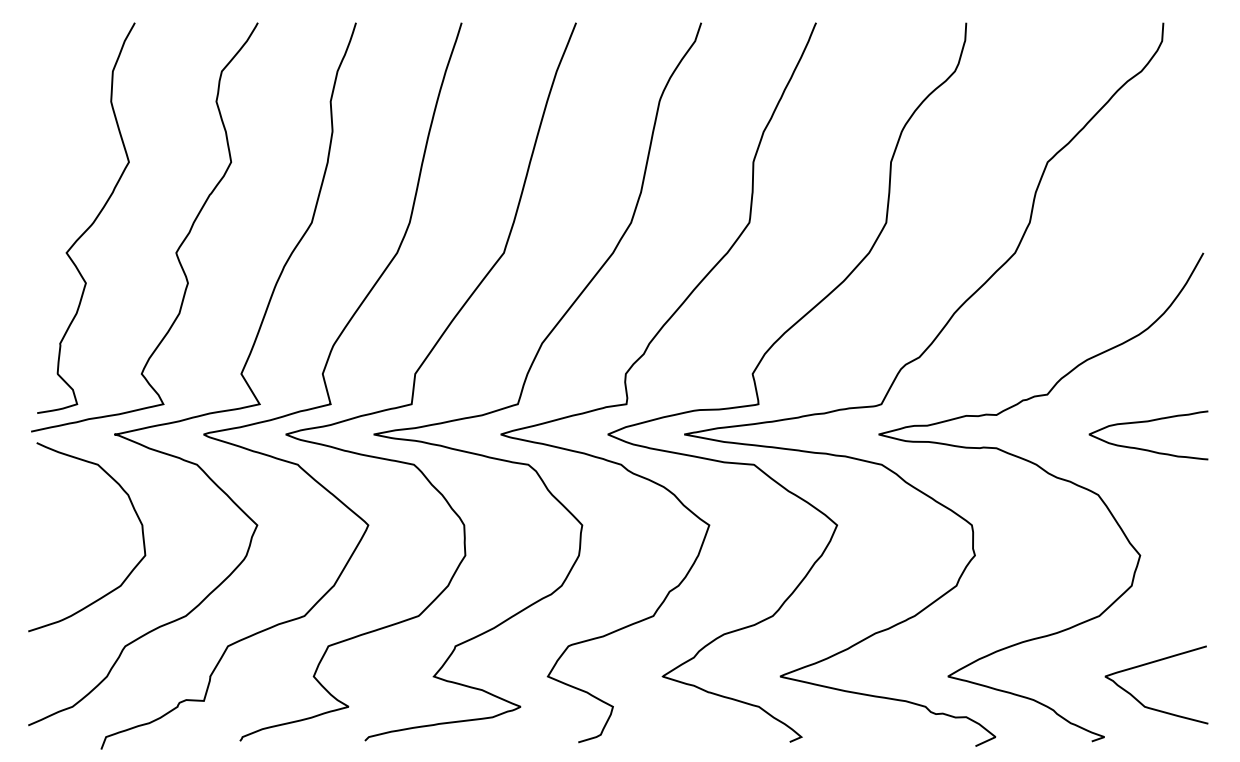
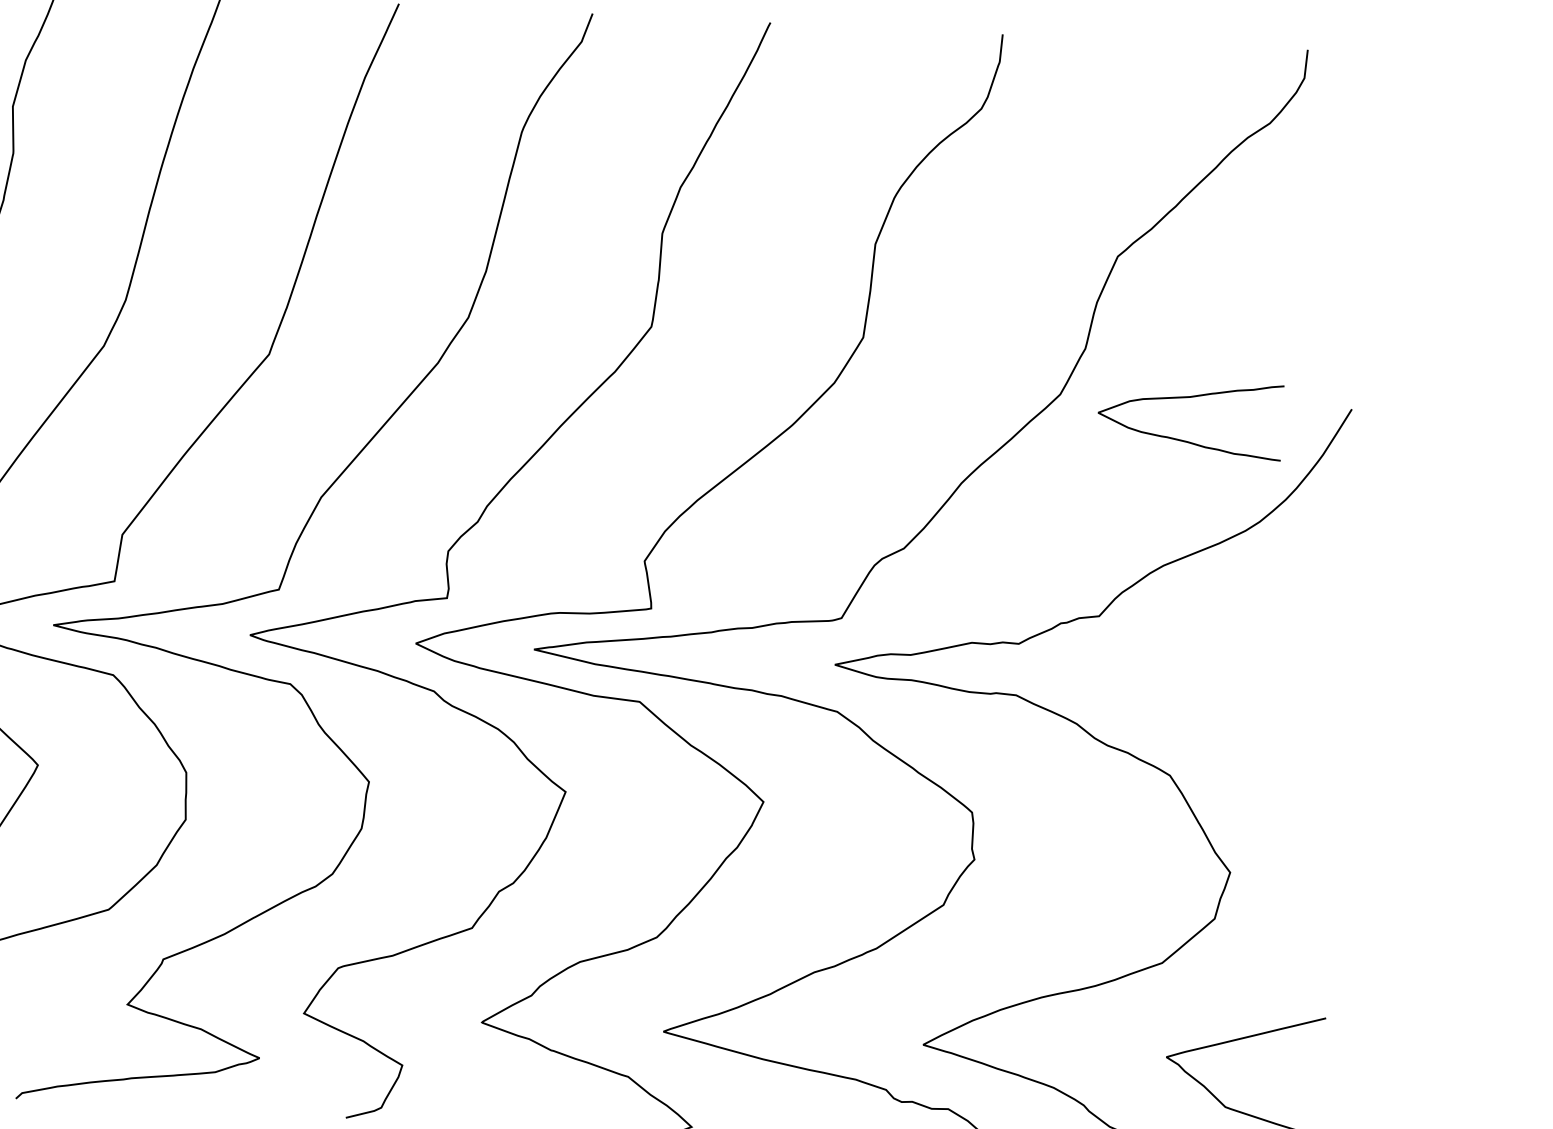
curve: (1148, 422) -> (1191, 398), moved

